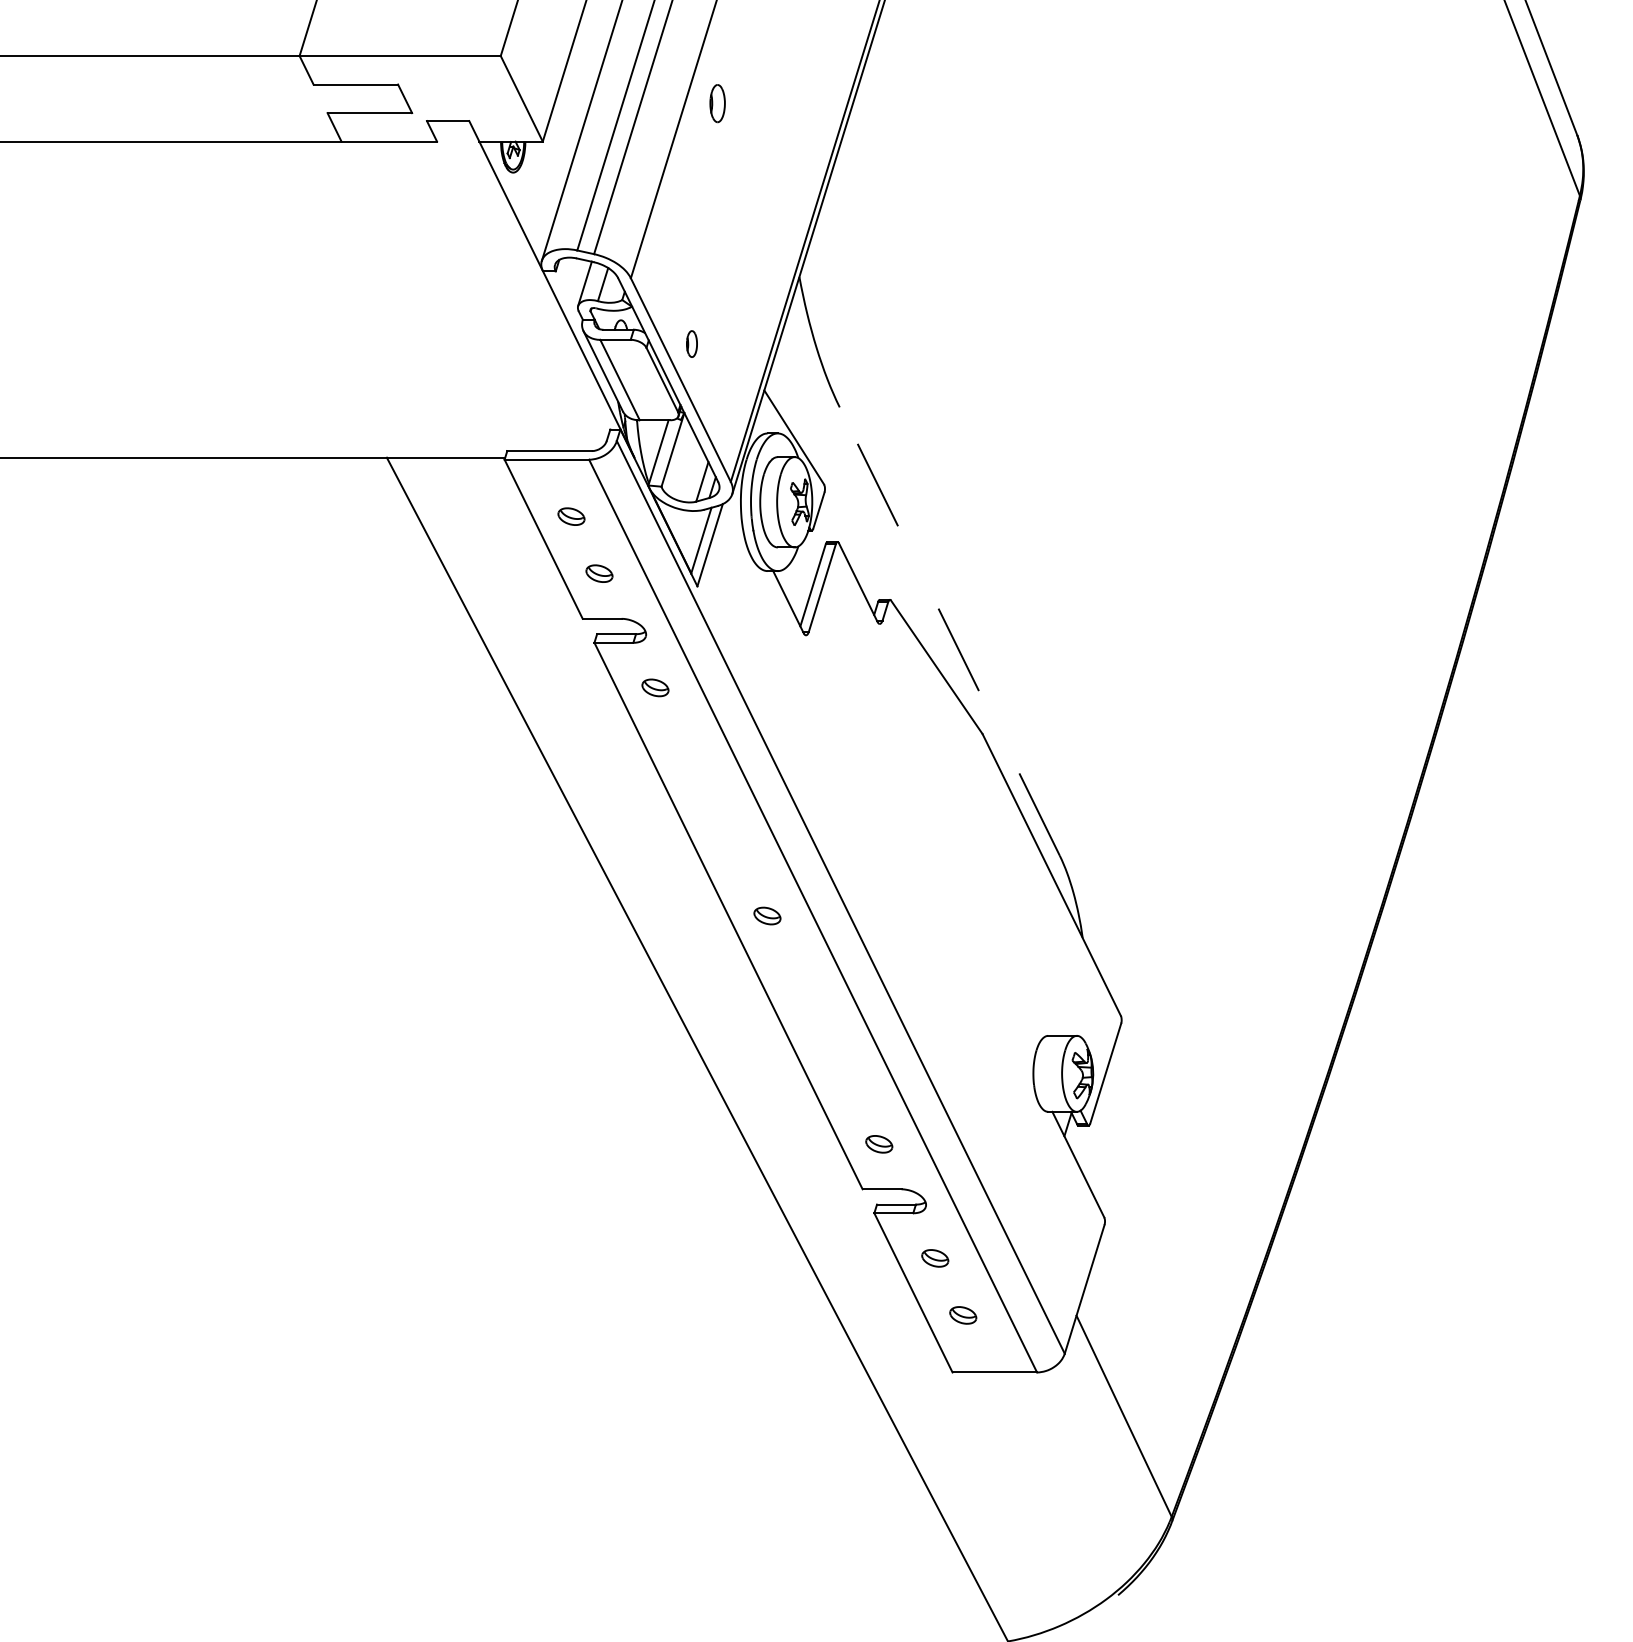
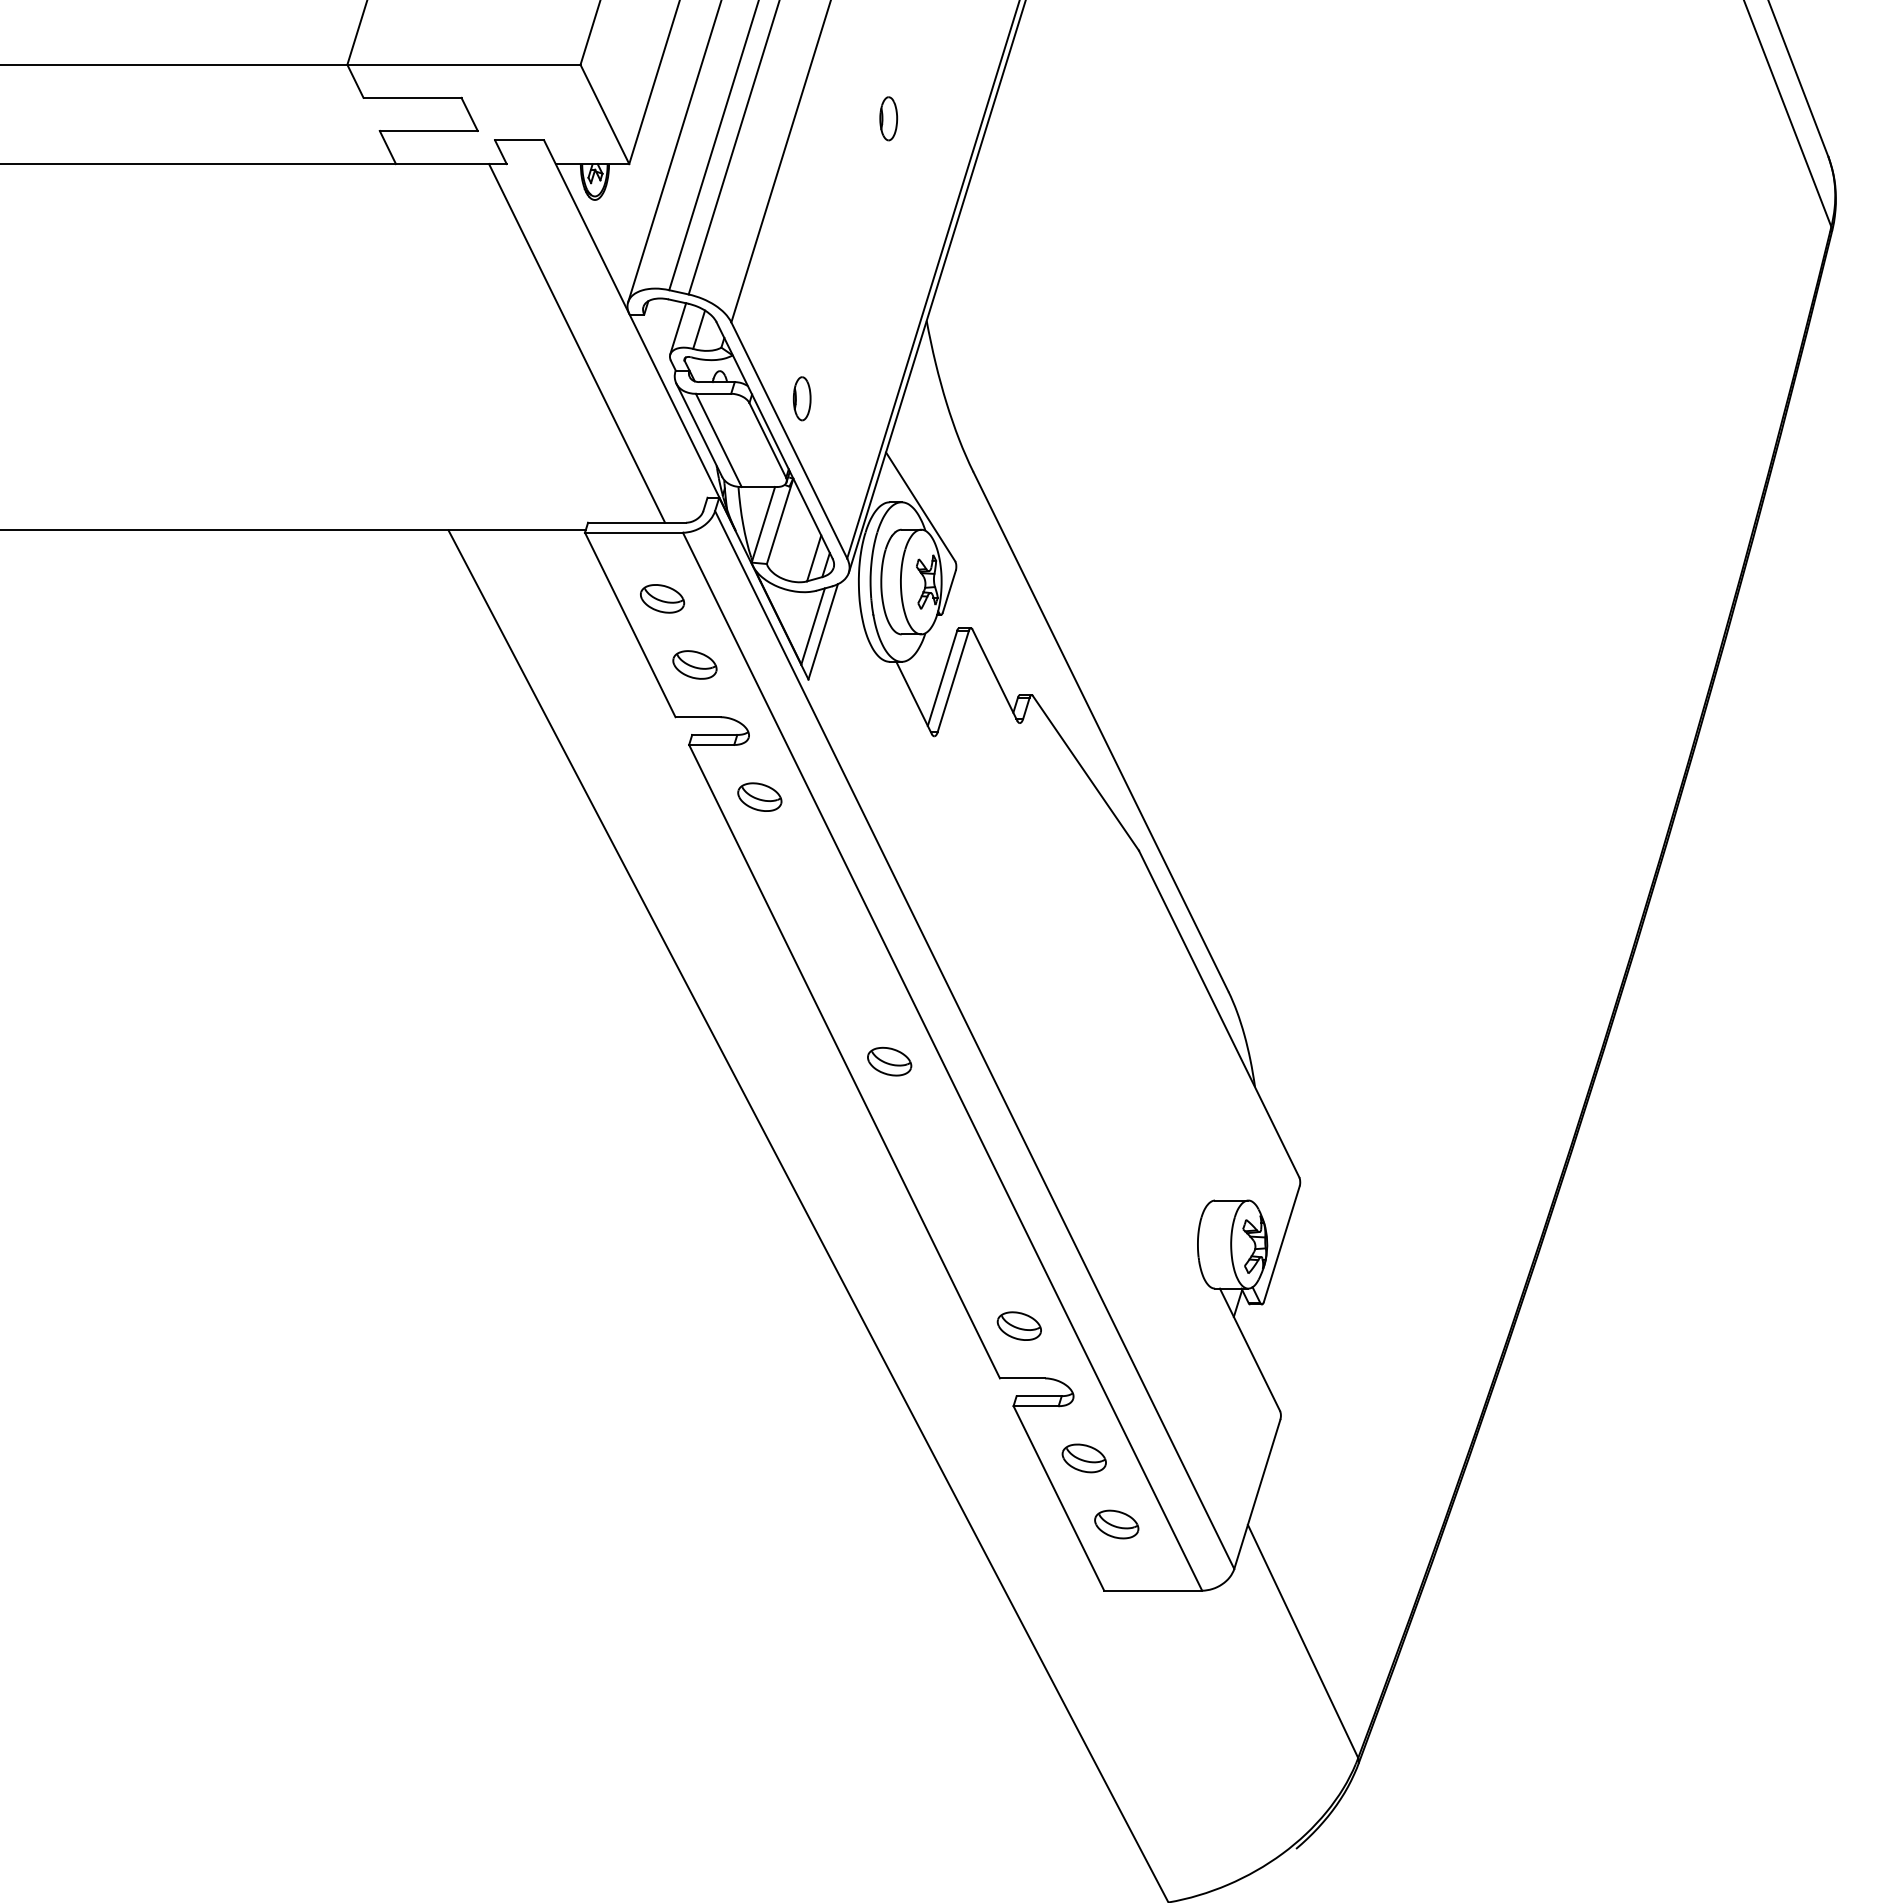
part: (717, 103) -> (888, 118), moved
line: (497, 296) -> (576, 343), added
part: (691, 343) -> (801, 398), size x1.43
part: (571, 516) -> (662, 598), size x1.43
part: (599, 573) -> (694, 664), size x1.43
line: (949, 631) -> (1100, 731), dashed -> solid
part: (655, 687) -> (759, 796), size x1.43
part: (767, 915) -> (889, 1061), size x1.43
part: (878, 1144) -> (1018, 1326), size x1.43
part: (934, 1258) -> (1083, 1458), size x1.43
part: (962, 1315) -> (1115, 1524), size x1.43

